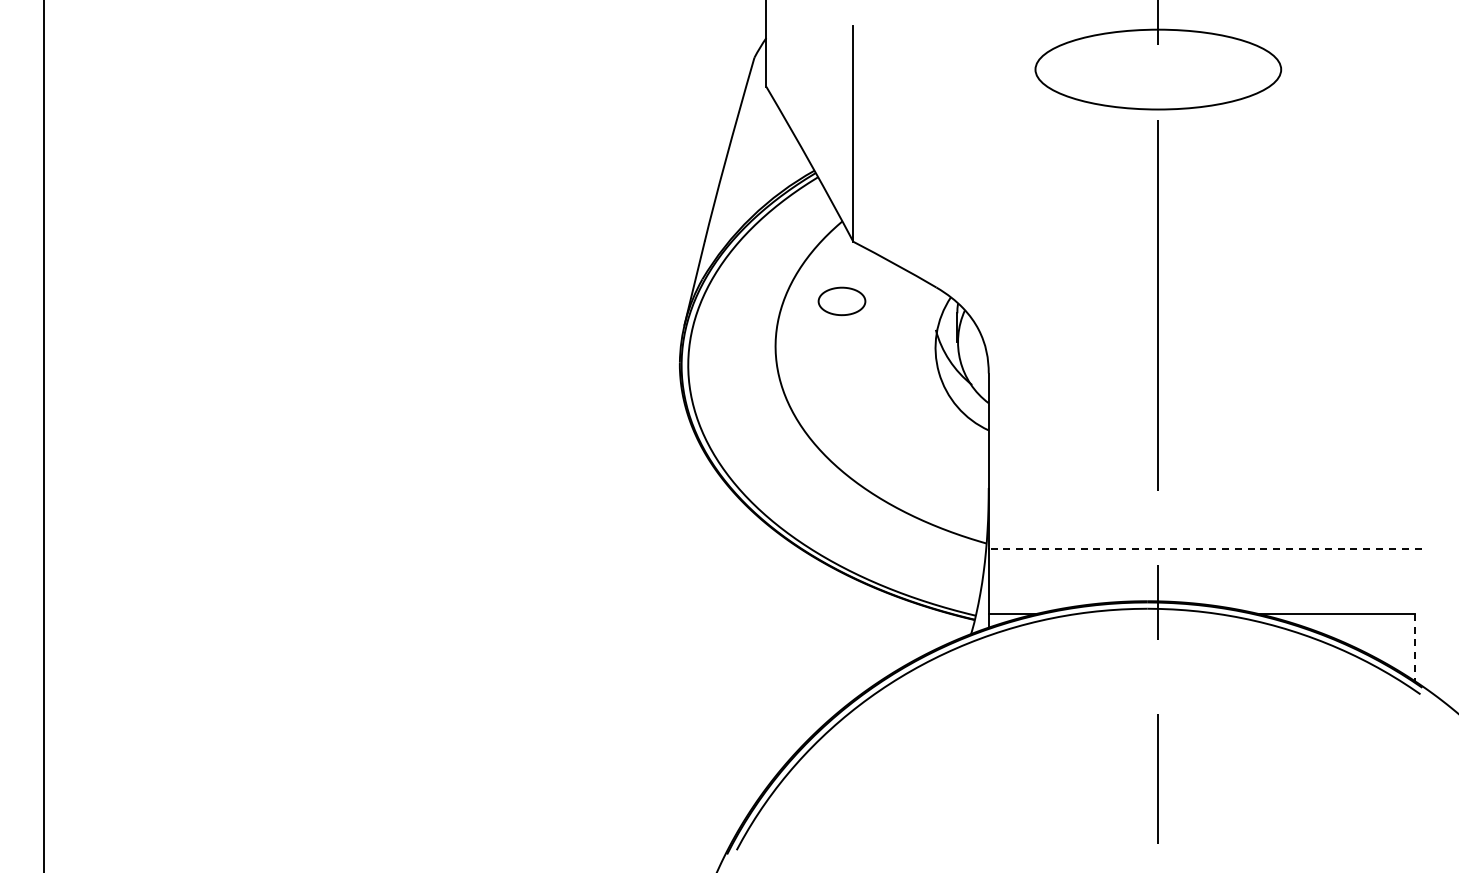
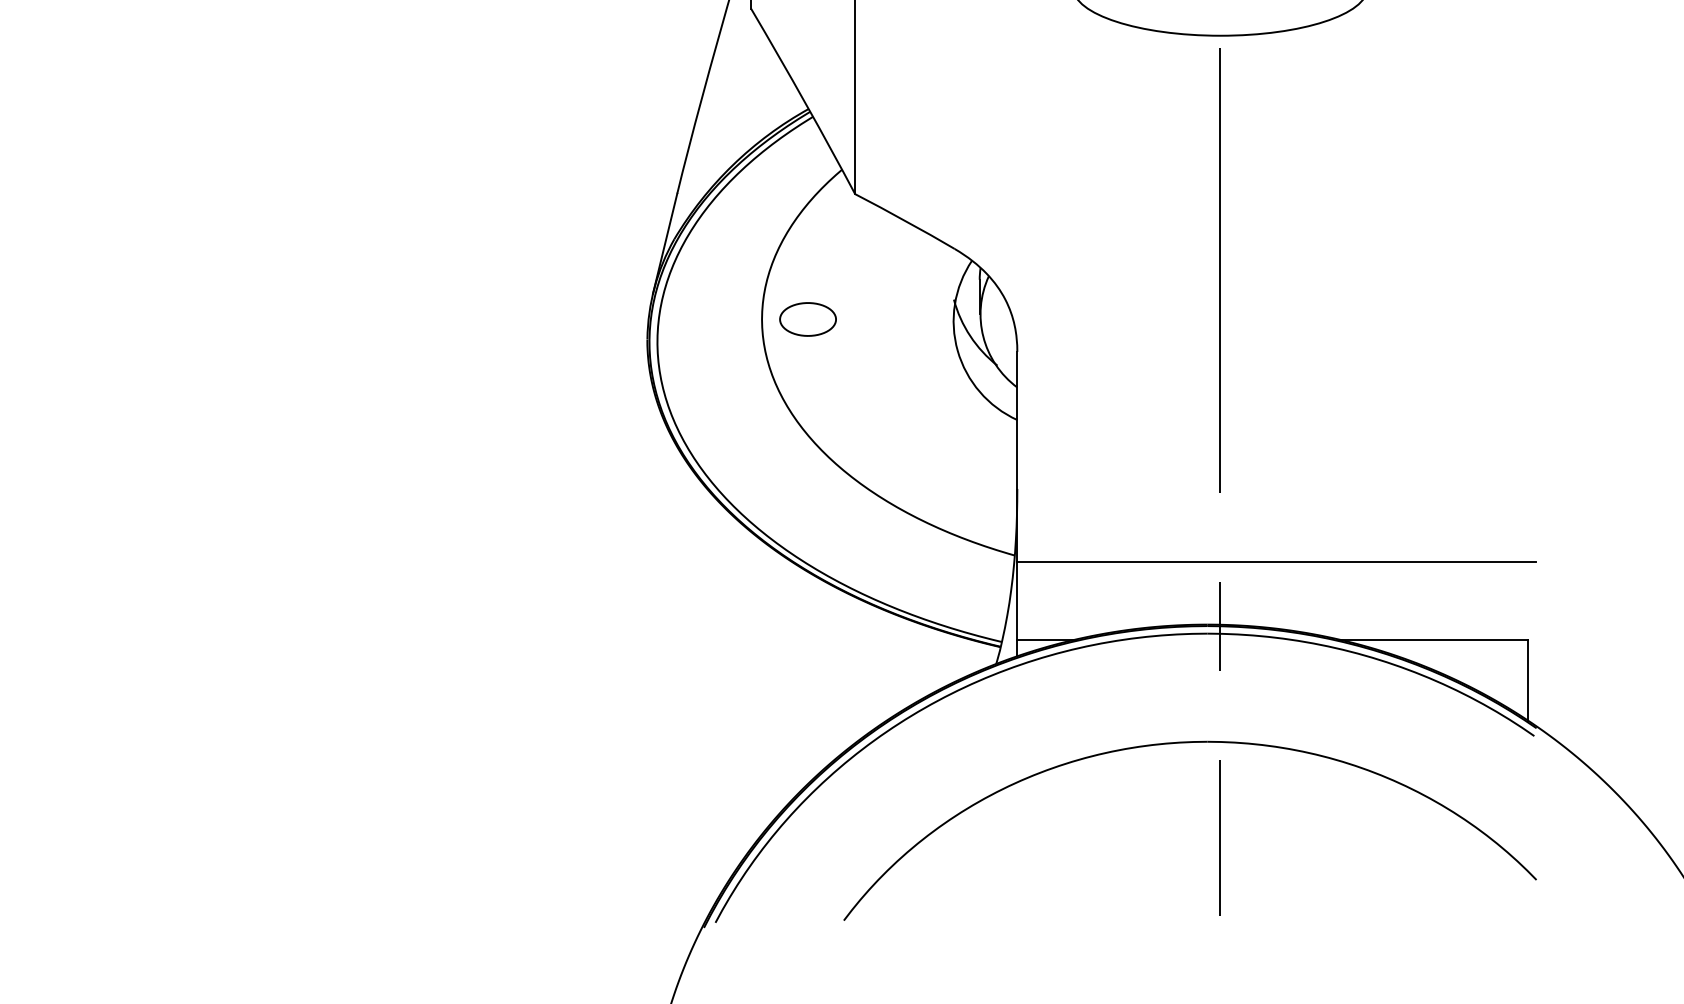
part: (841, 301) -> (807, 319), moved
line: (1204, 548) -> (1275, 561), dashed -> solid
line: (1415, 647) -> (1528, 680), dashed -> solid
part: (1132, 700) -> (1189, 743), added

